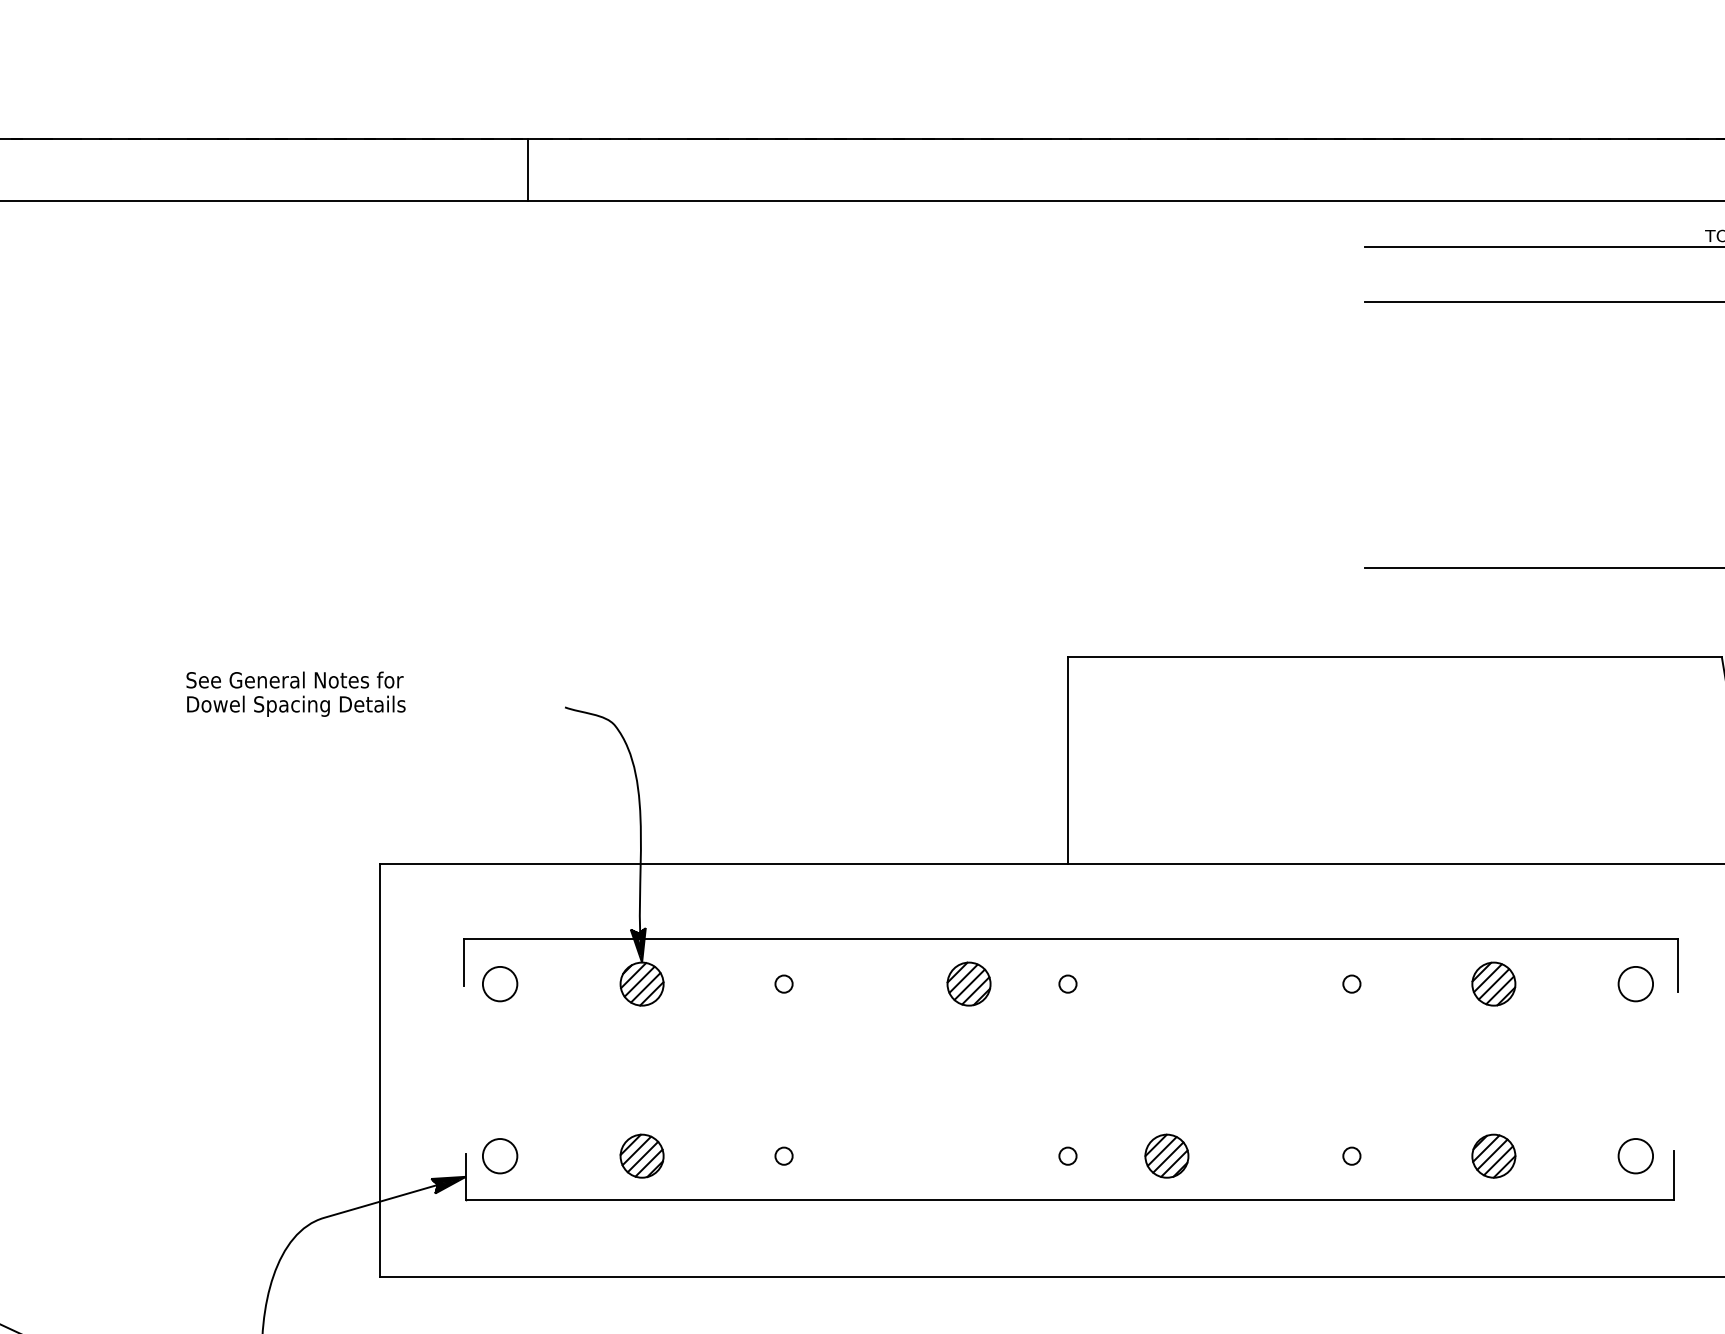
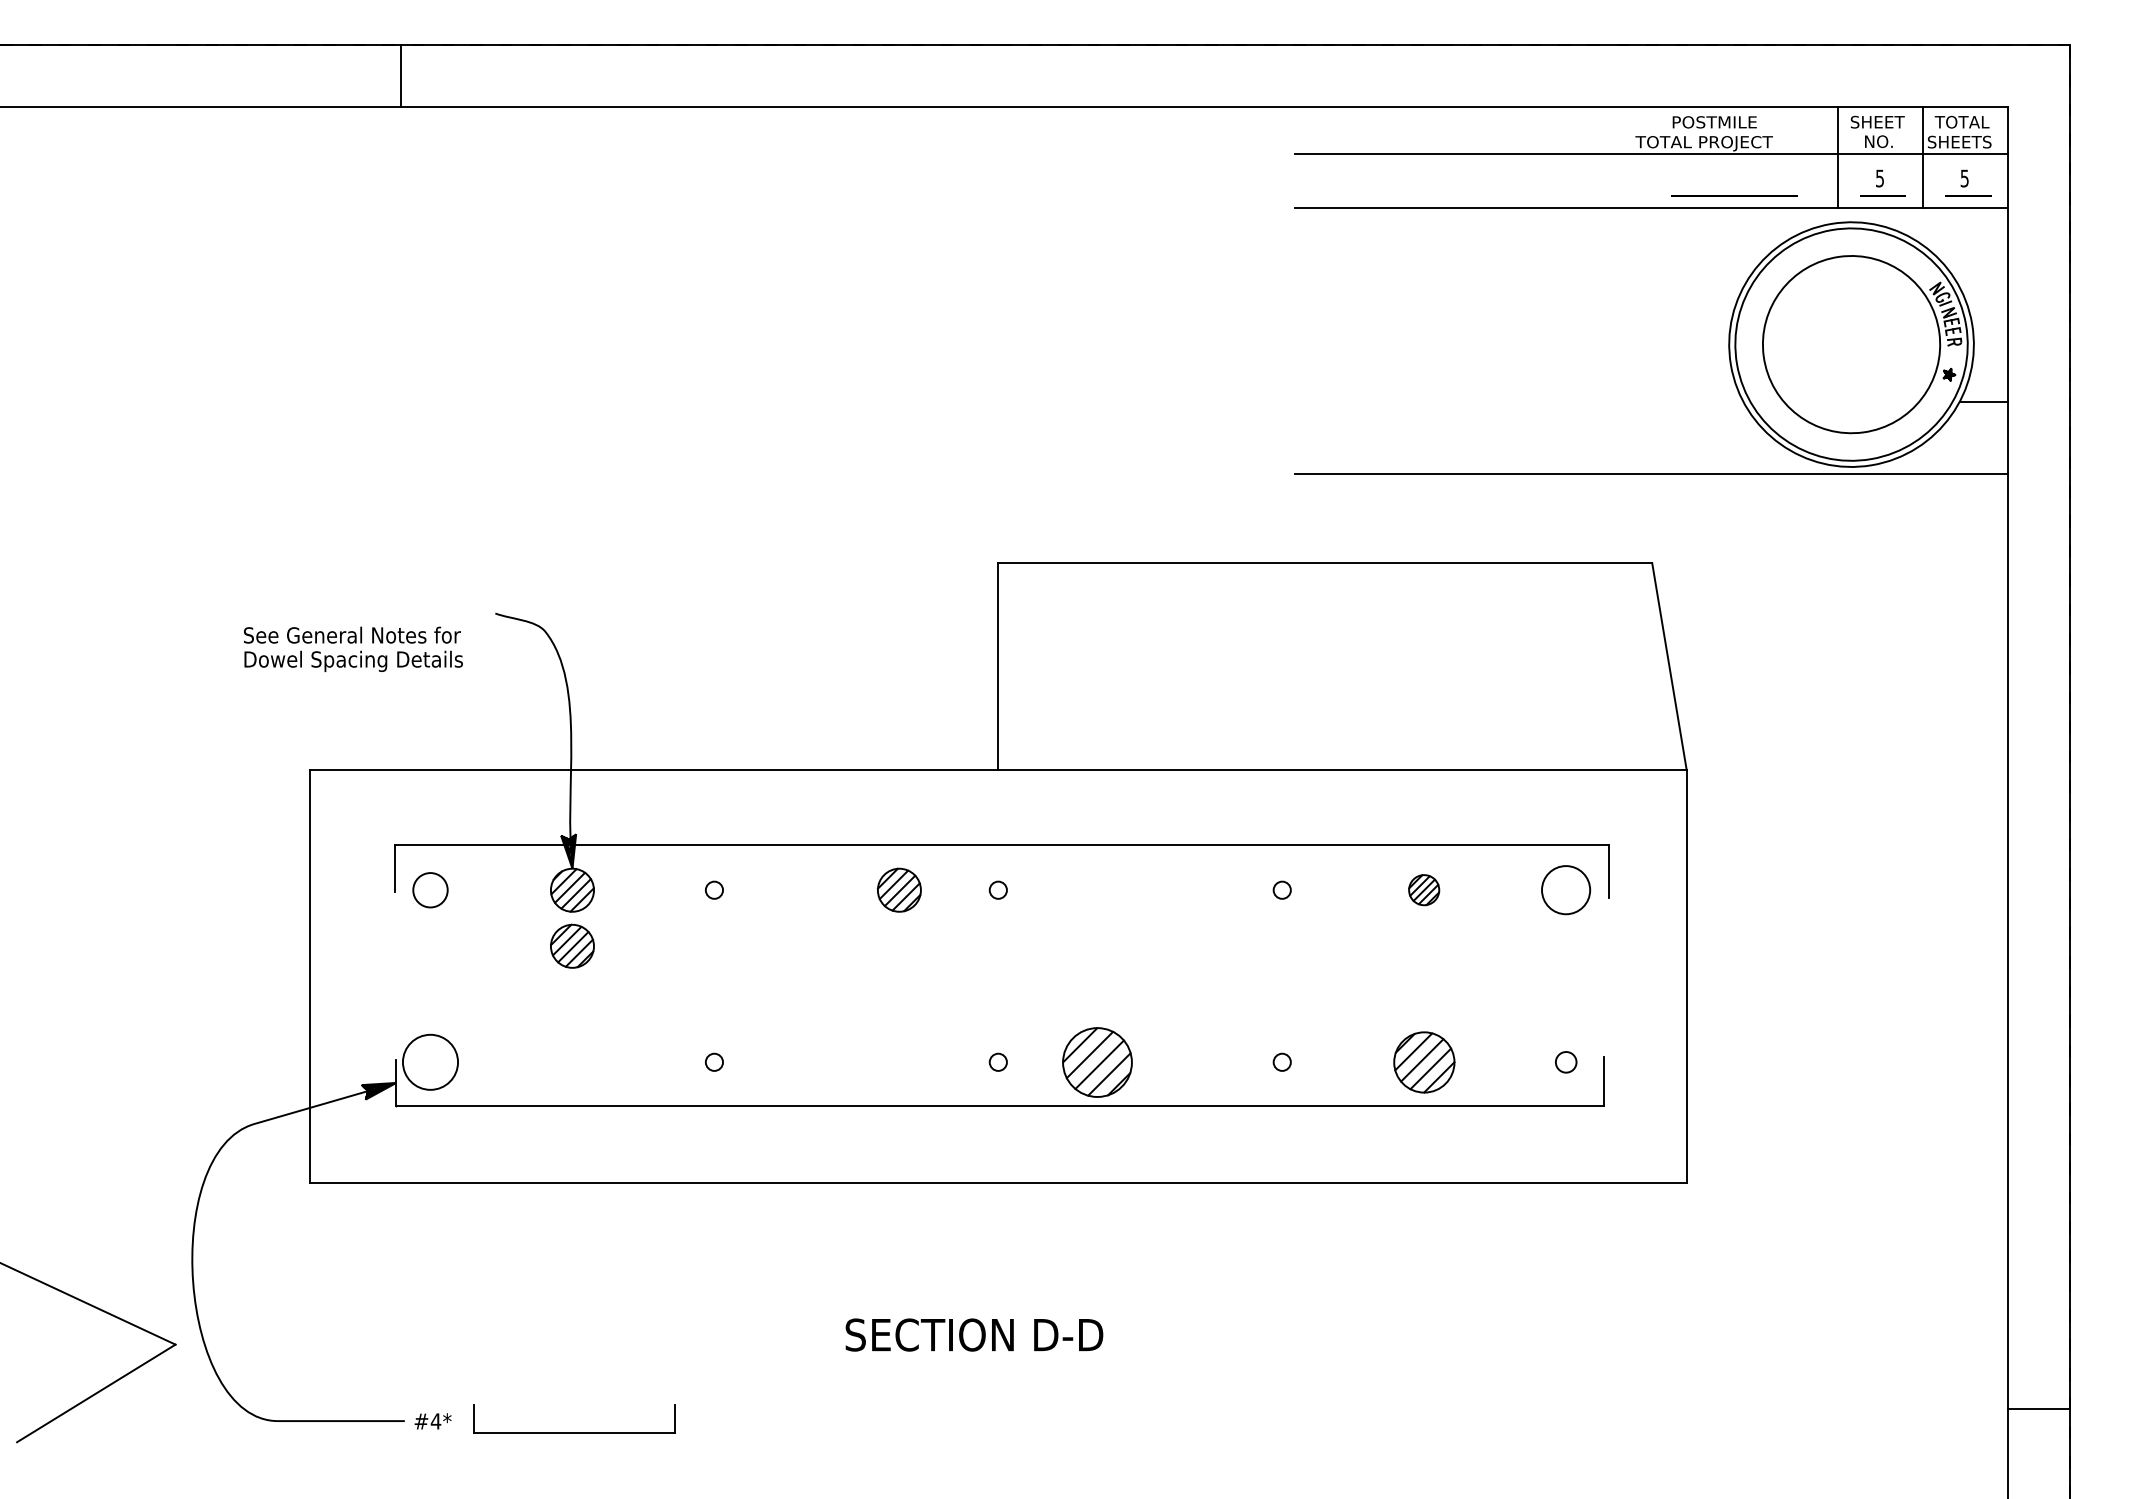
line: (527, 170) -> (400, 76), moved
text: (296, 693) -> (353, 648), moved
part: (1493, 983) -> (1423, 889), size x0.7
circle: (1636, 984) -> (1566, 890), size x1.4
part: (642, 1155) -> (572, 945), moved
part: (1166, 1155) -> (1096, 1061), size x1.6
part: (1493, 1155) -> (1423, 1061), size x1.4
circle: (500, 1156) -> (430, 1062), size x1.6
circle: (1636, 1156) -> (1566, 1062), size x0.6

